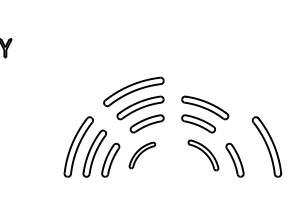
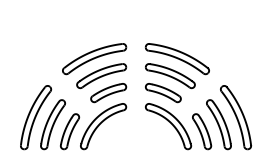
part: (211, 91) -> (177, 58), added
part: (250, 153) -> (218, 124), added
part: (142, 155) -> (103, 126), size x1.67
part: (203, 155) -> (168, 126), size x1.43

